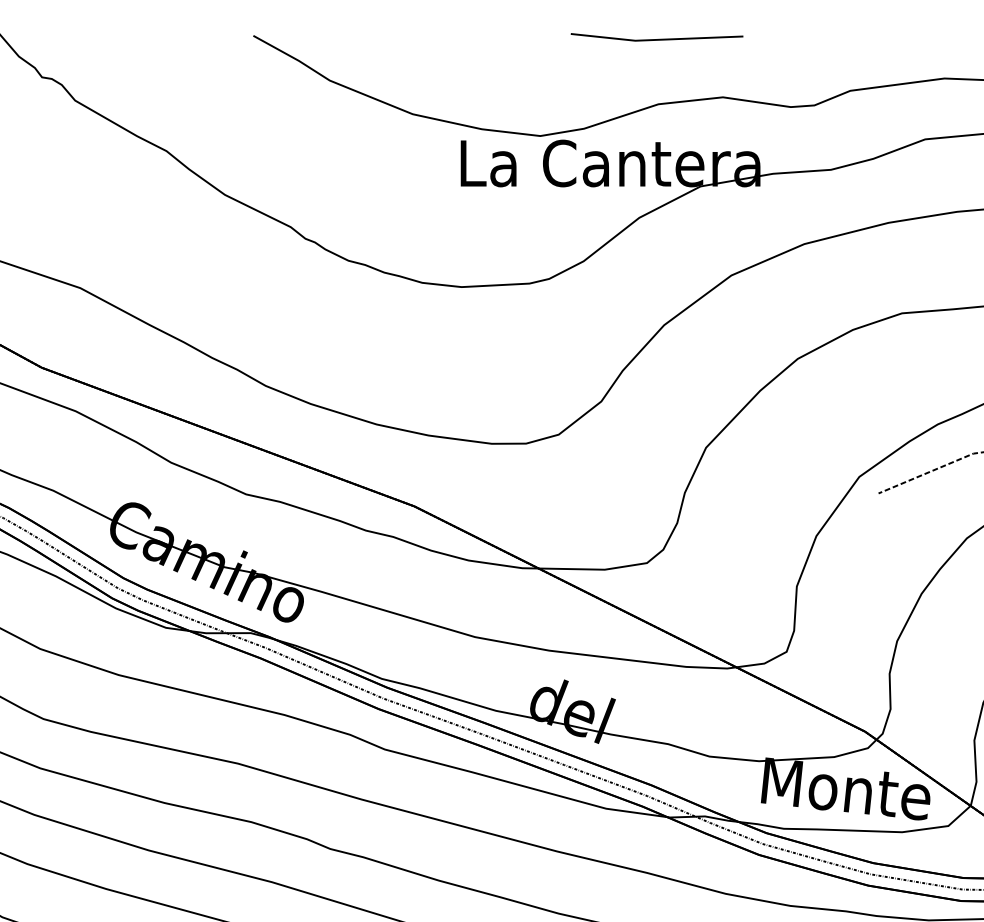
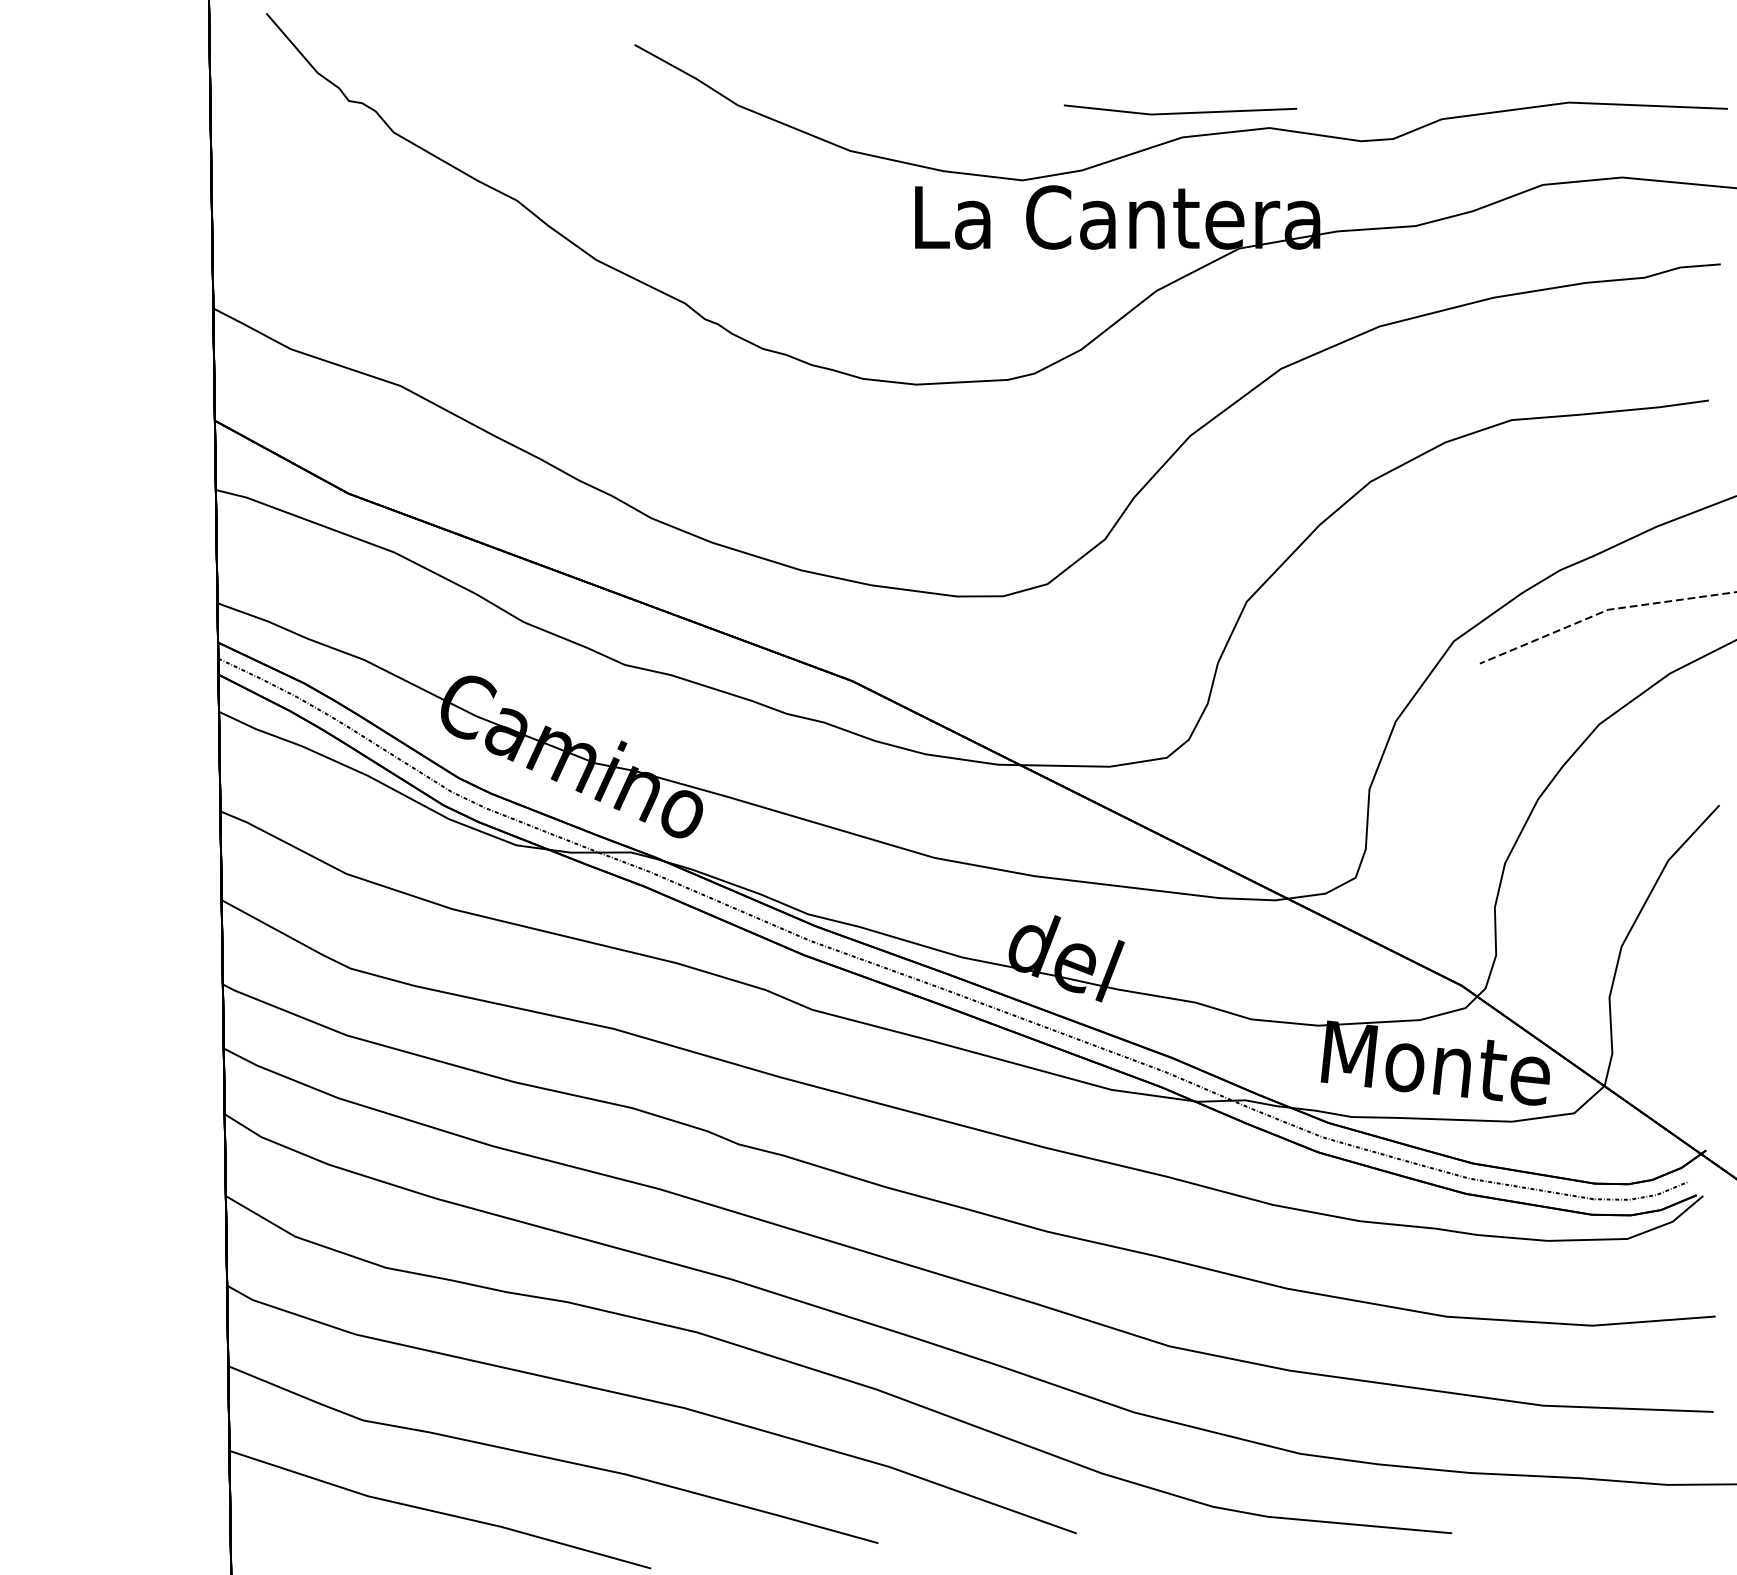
part: (657, 37) -> (1180, 109), moved

